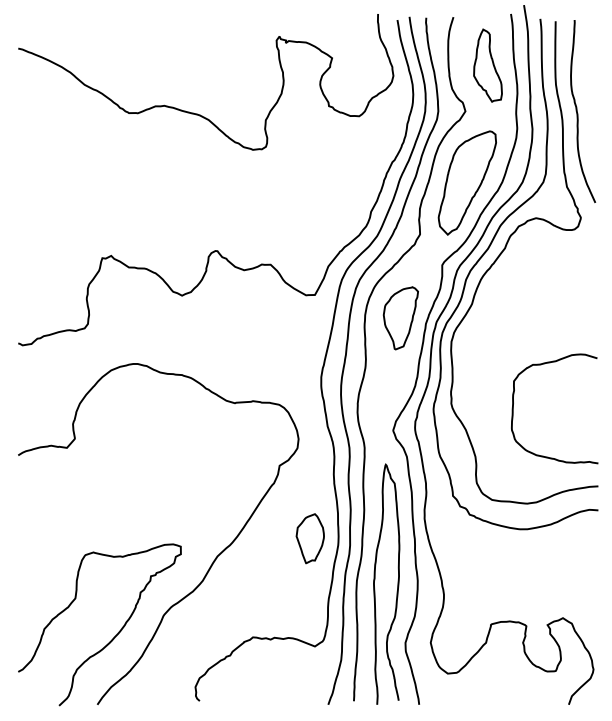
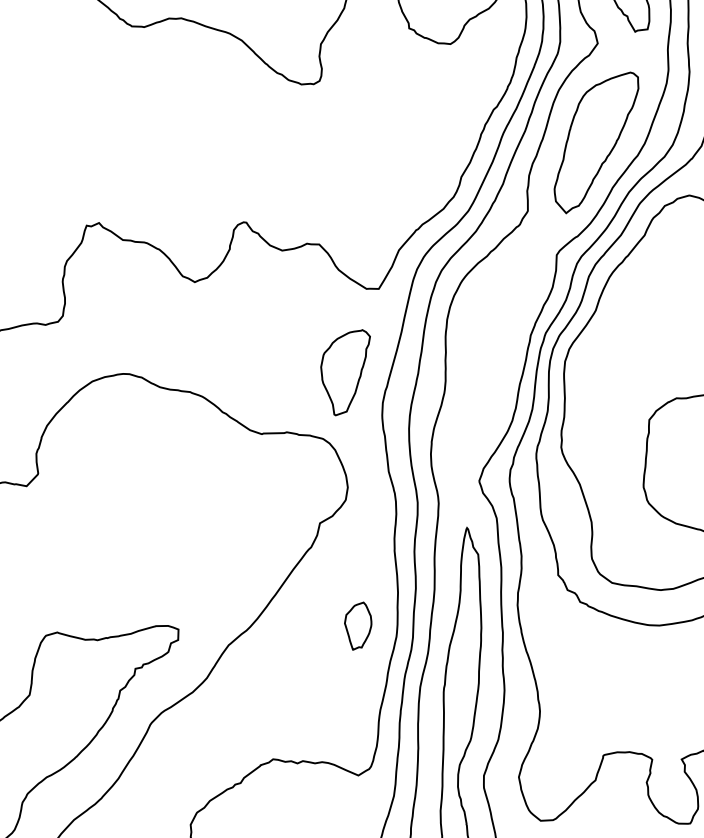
part: (400, 318) -> (344, 372), moved
part: (309, 538) -> (357, 625), size x0.7

